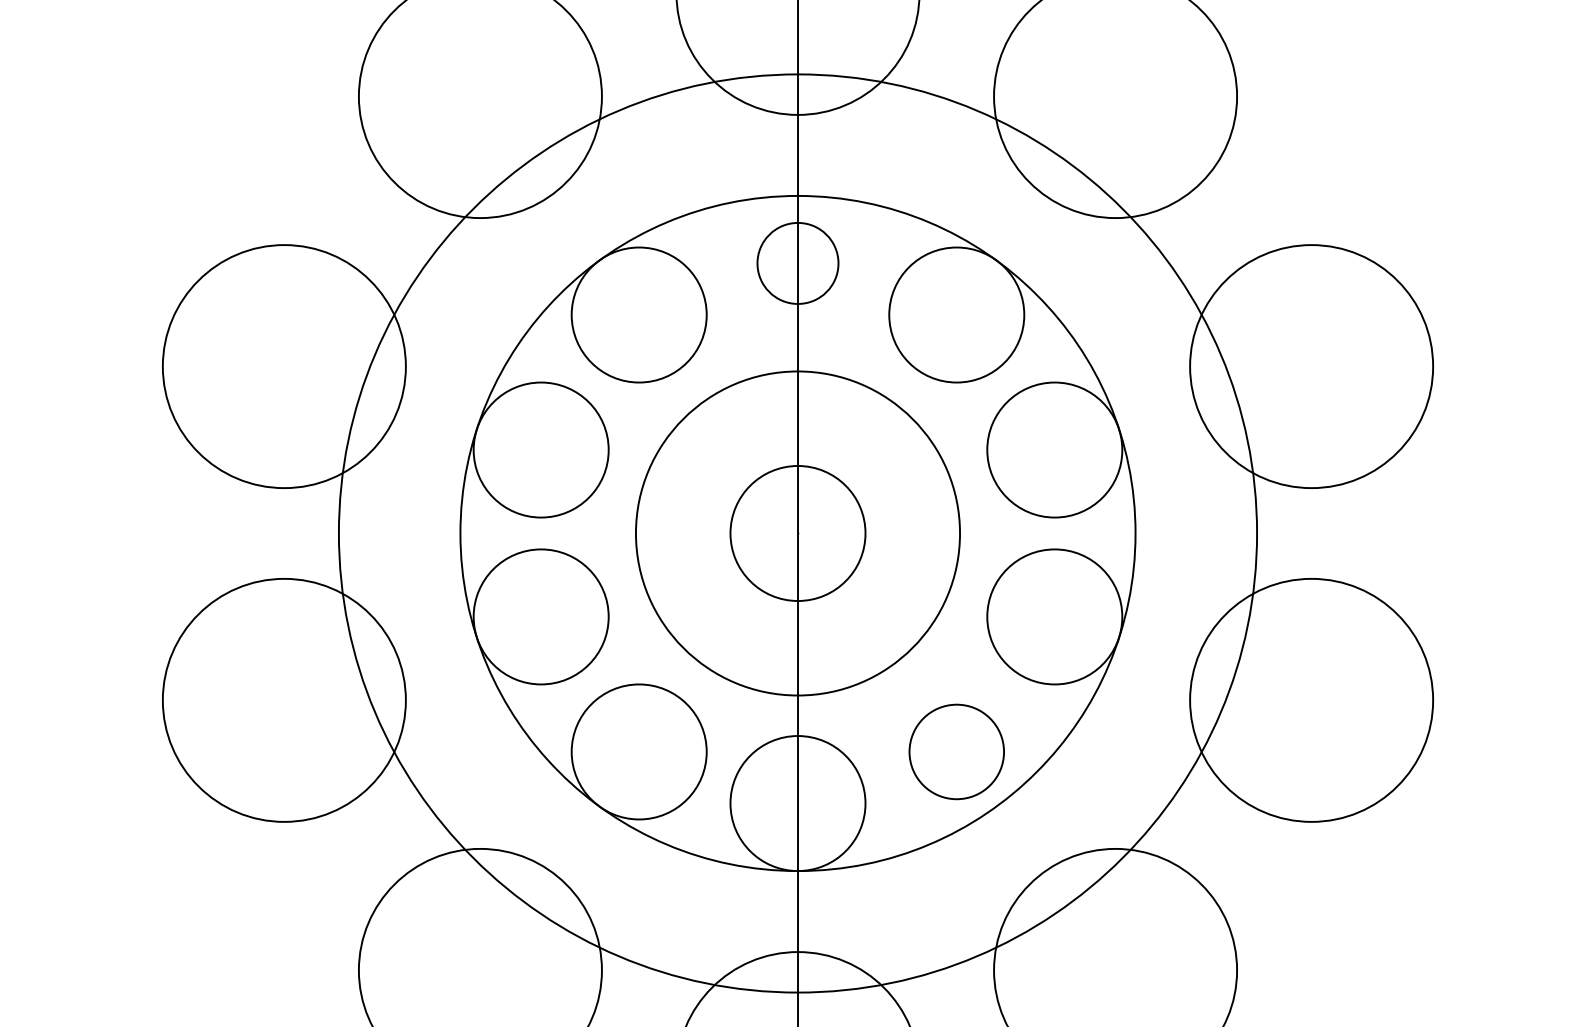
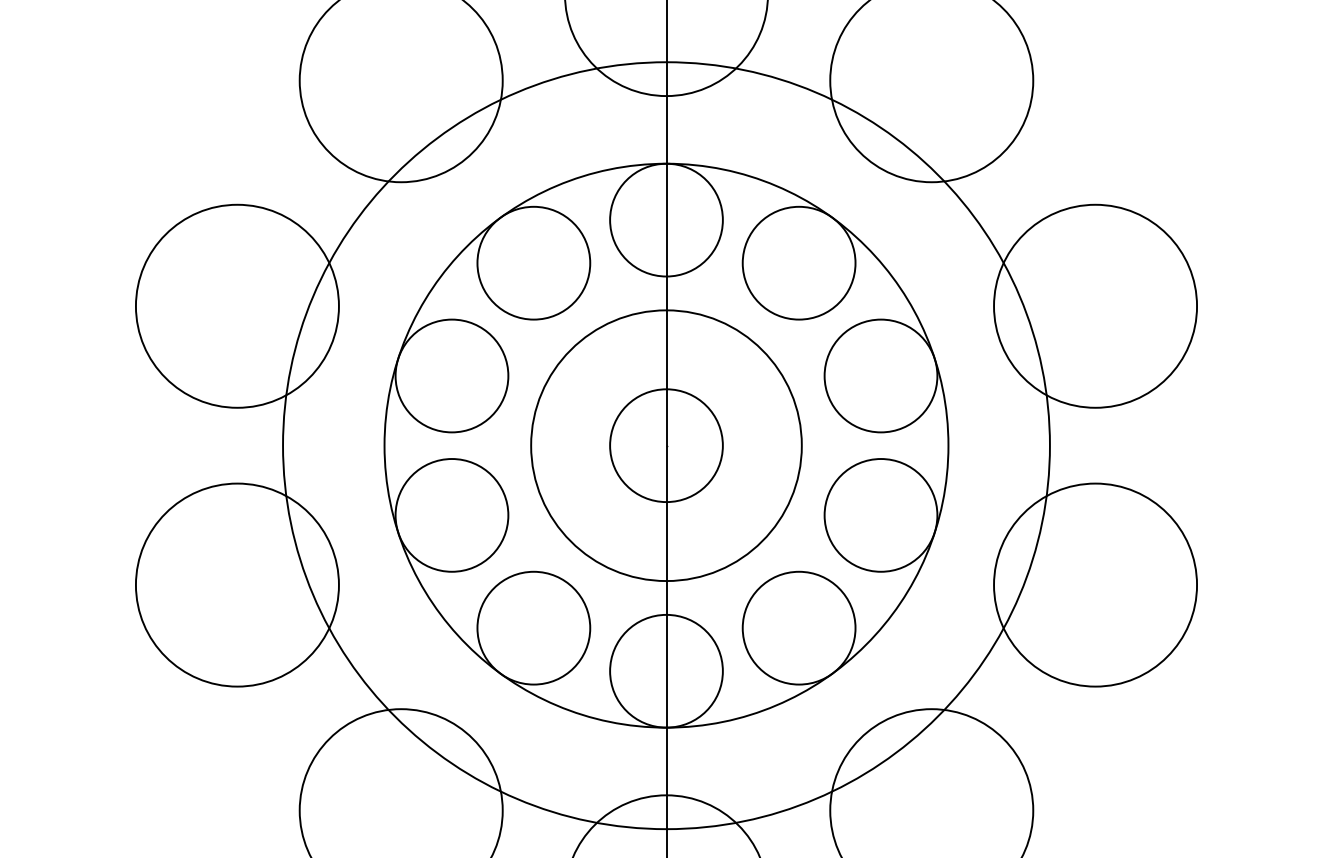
circle: (797, 262) -> (666, 219), size x1.67
circle: (956, 751) -> (798, 627), size x1.43

